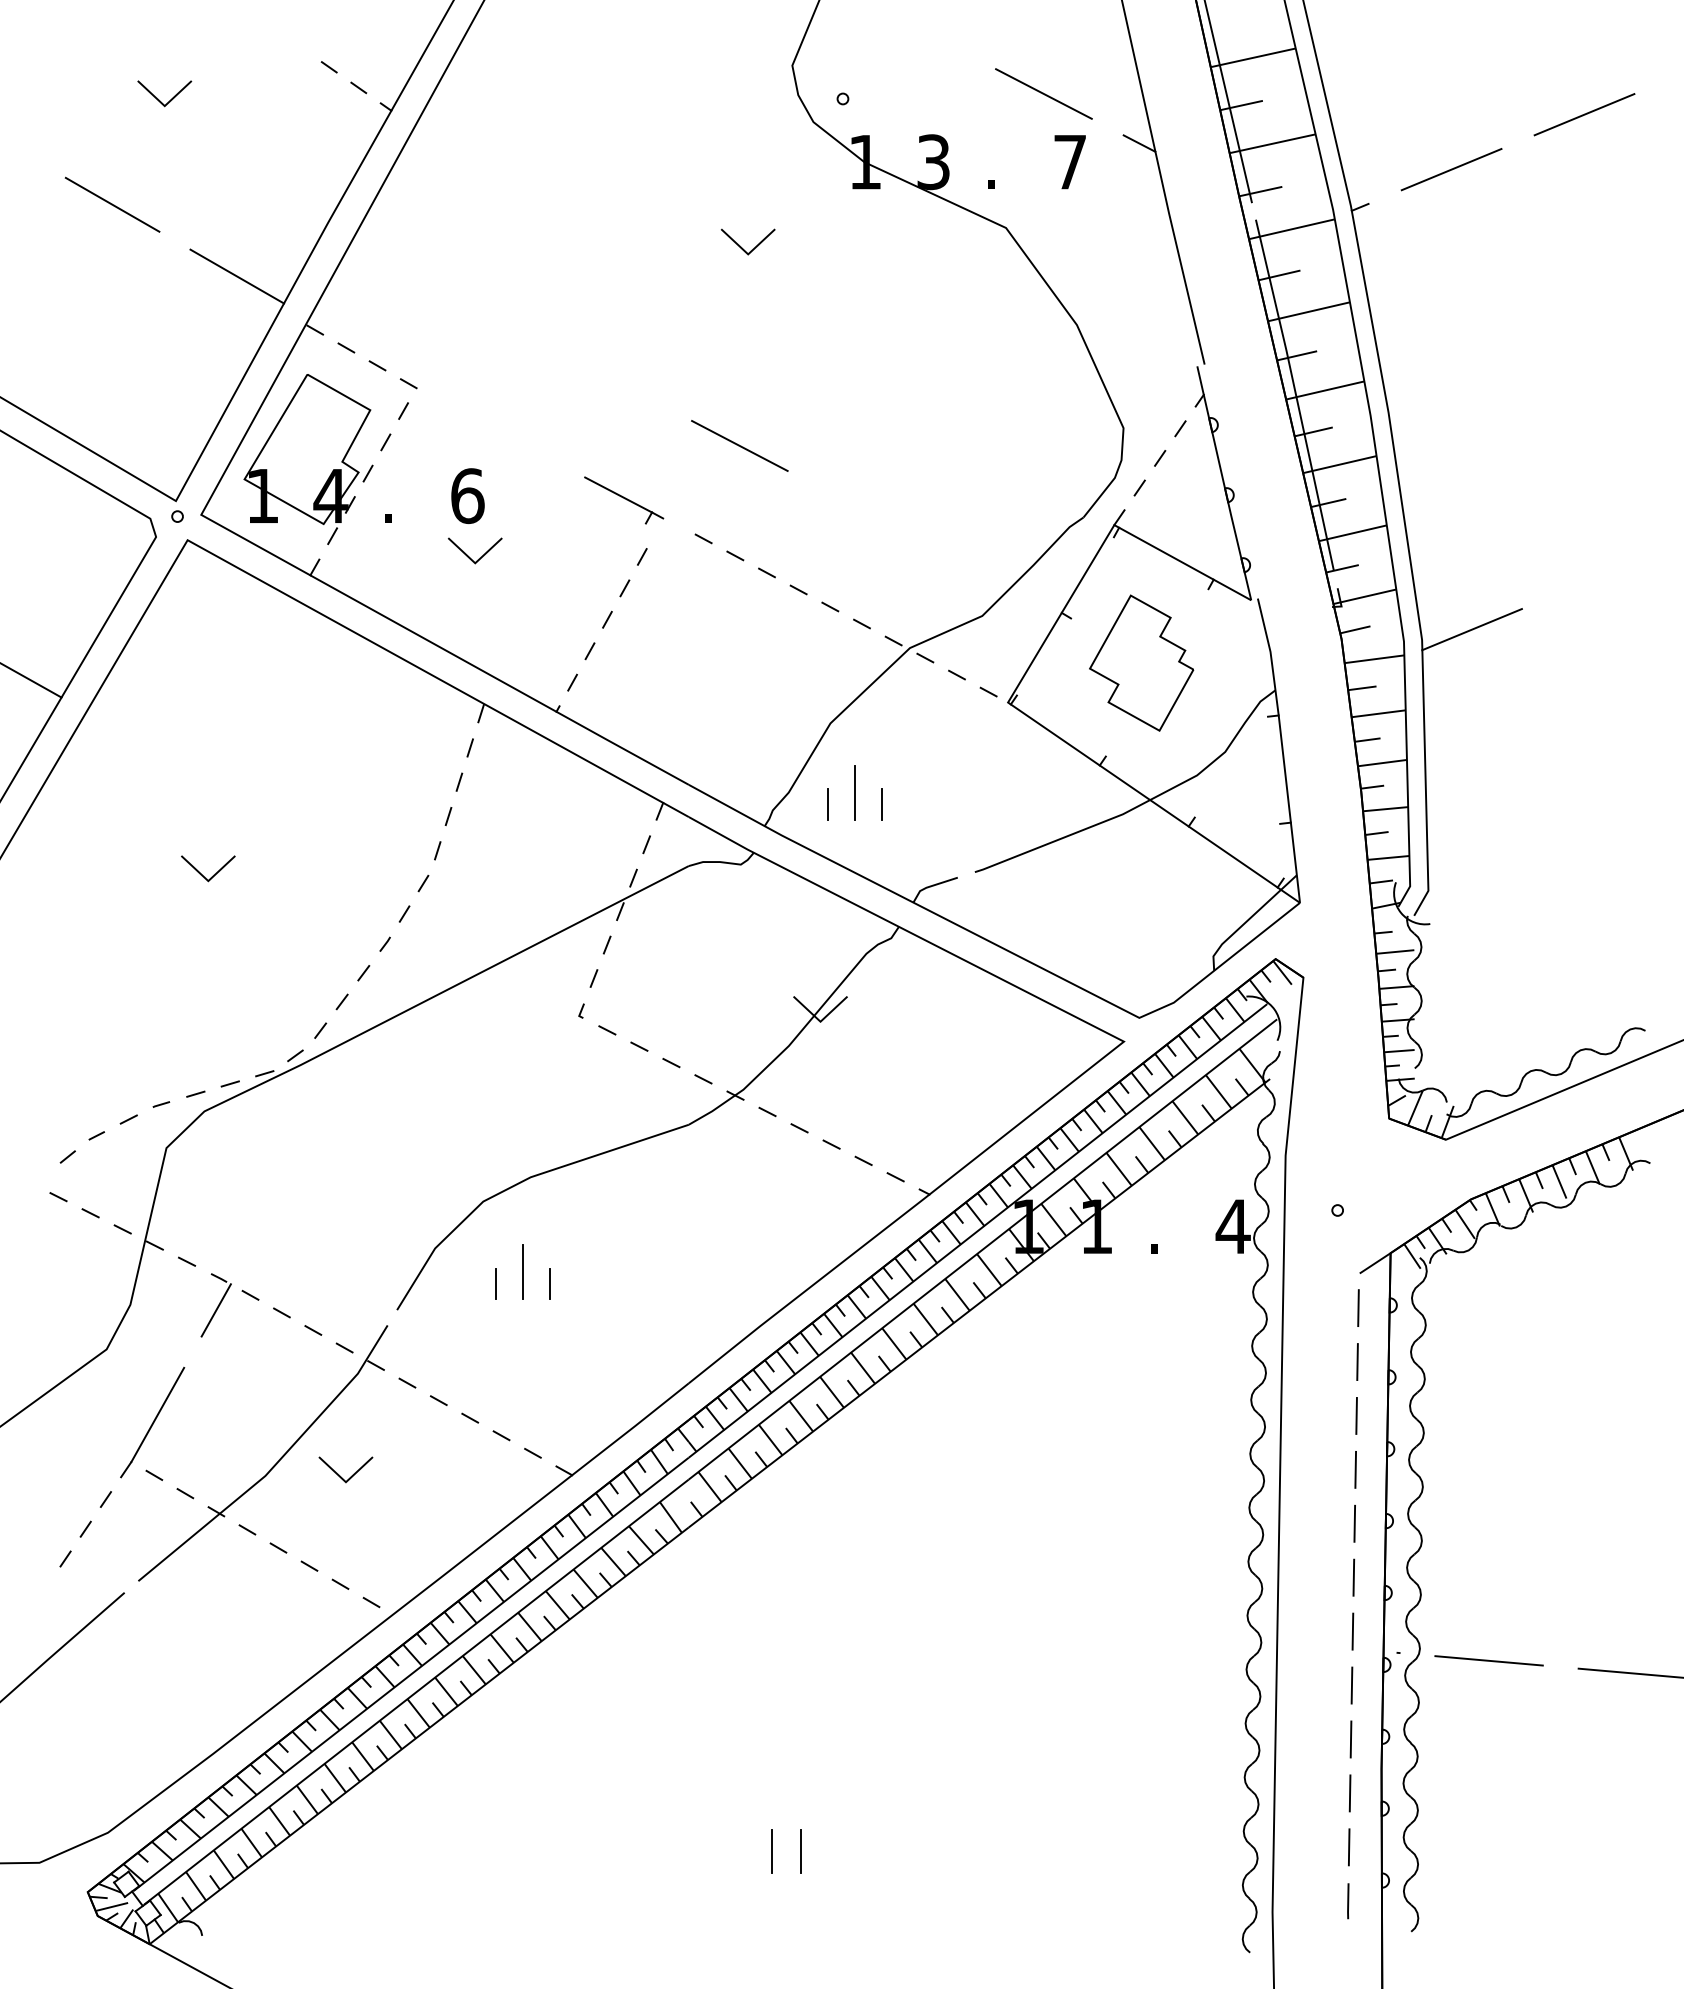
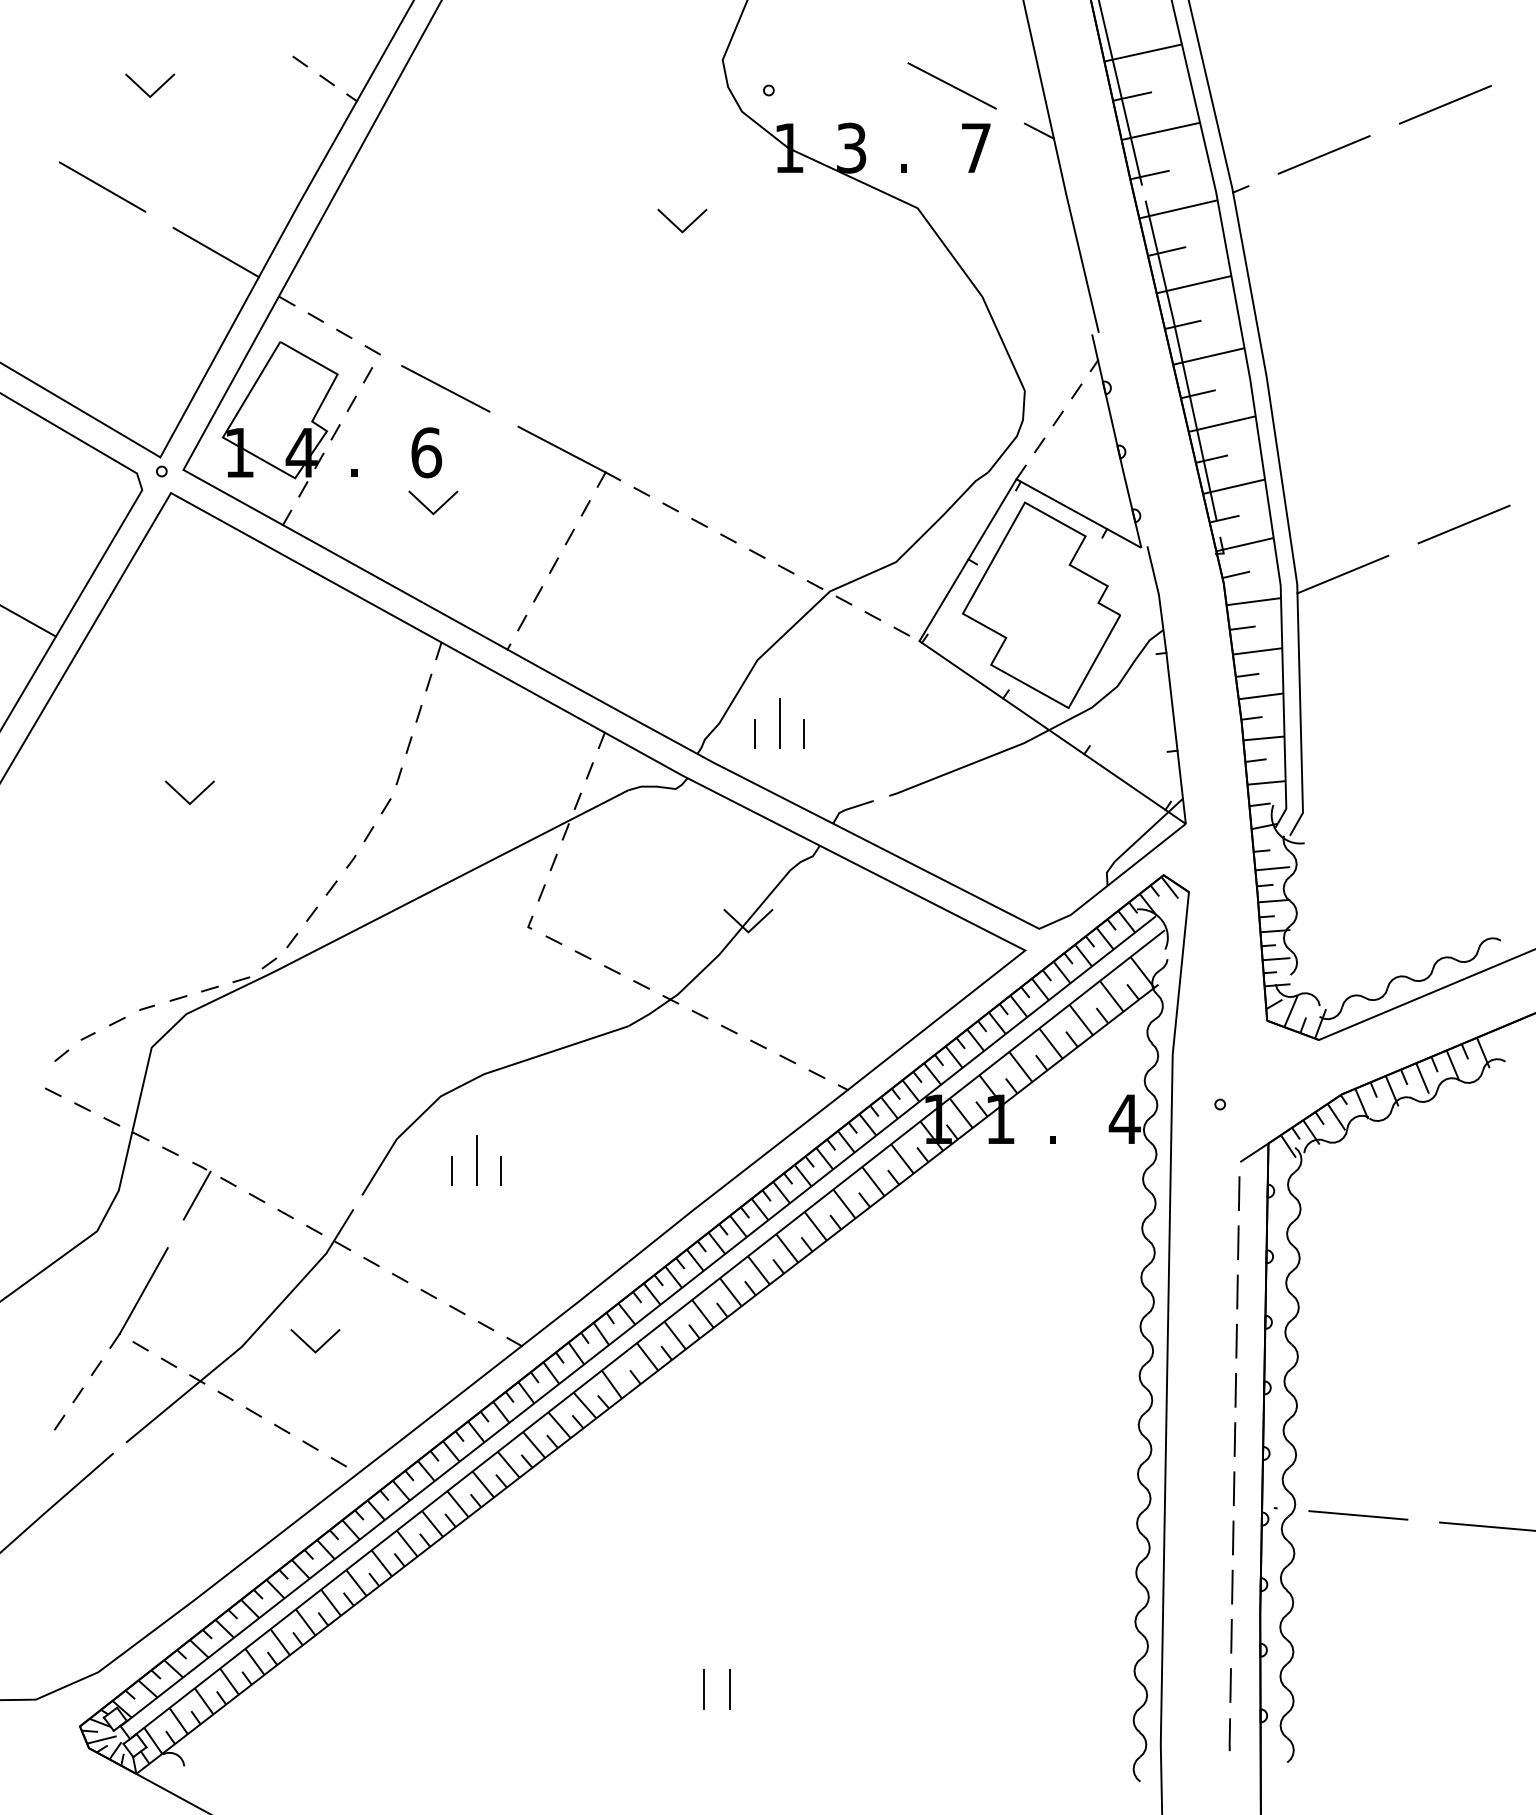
line: (739, 445) -> (445, 388), moved
part: (623, 500) -> (568, 456), size x1.43
line: (1604, 574) -> (1463, 524), added
part: (1141, 662) -> (1041, 604), size x1.67

